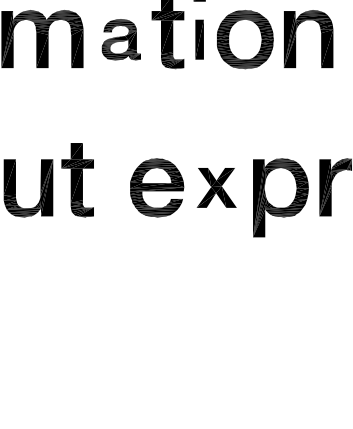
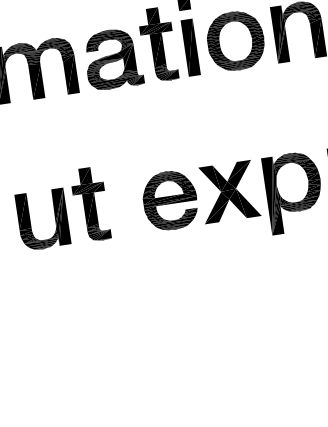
part: (121, 39) -> (113, 59), size x1.43
part: (199, 39) -> (190, 47), size x1.43
part: (216, 187) -> (228, 191), size x1.43

